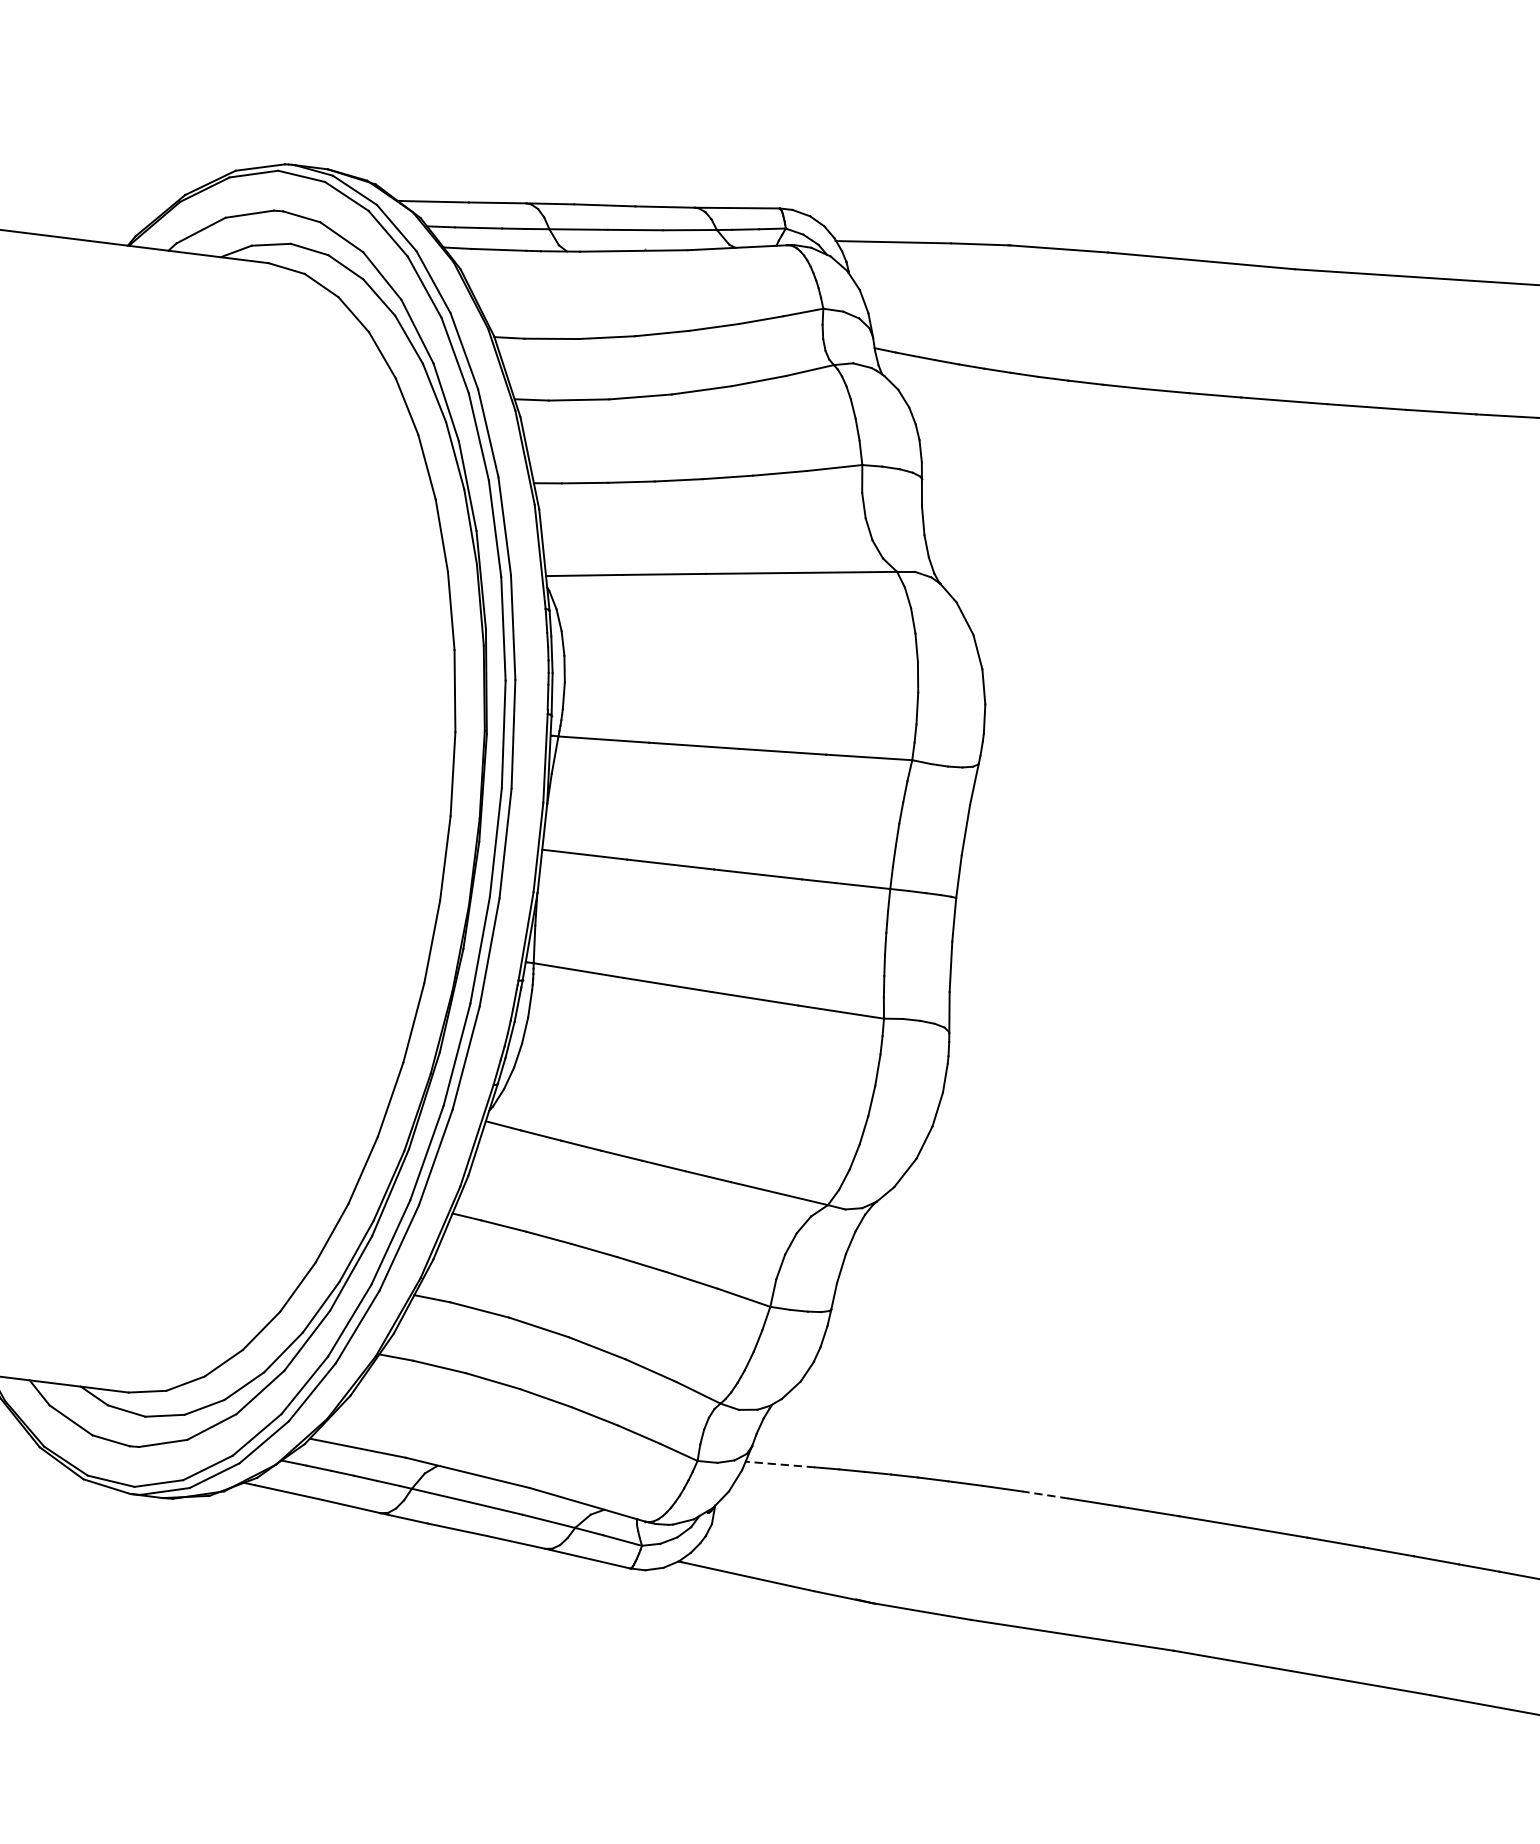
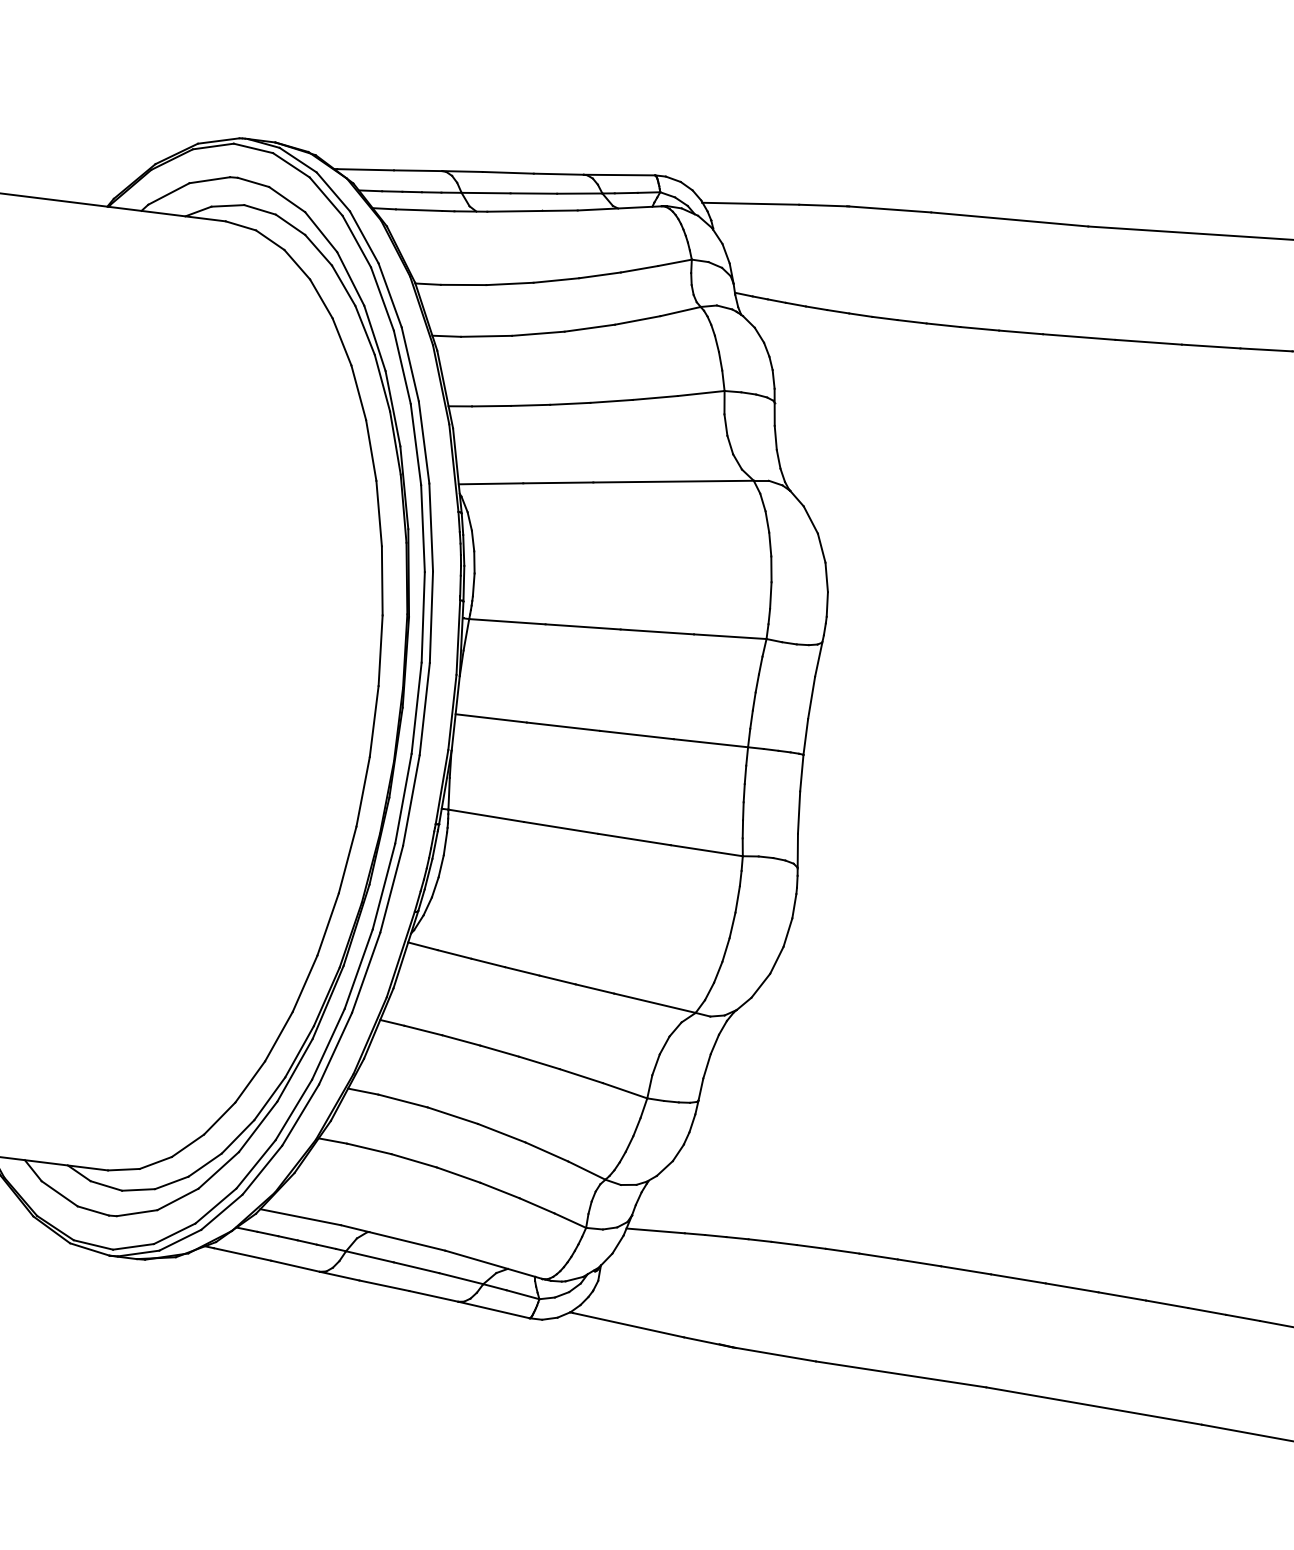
line: (780, 1464) -> (655, 1230), dashed -> solid
line: (1045, 1494) -> (878, 1256), dashed -> solid

